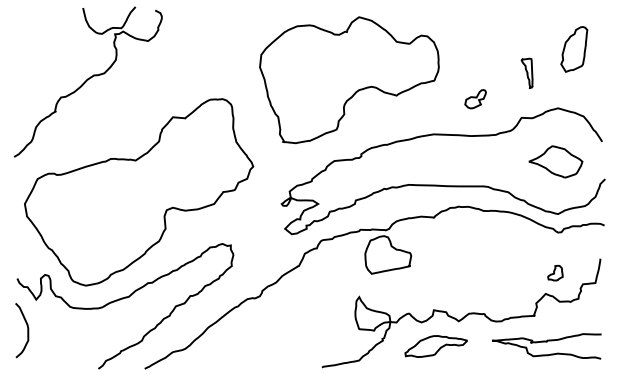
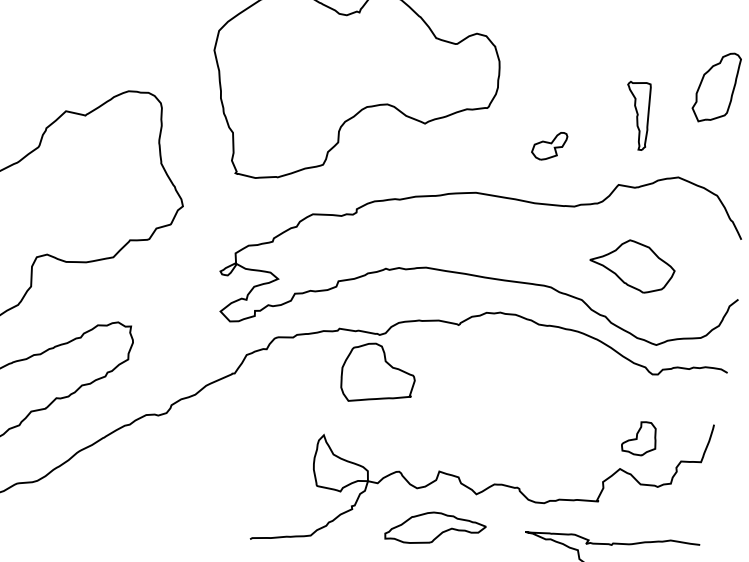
part: (526, 73) -> (635, 115), size x1.43
part: (555, 161) -> (632, 265), moved
part: (555, 272) -> (640, 437), size x1.43

